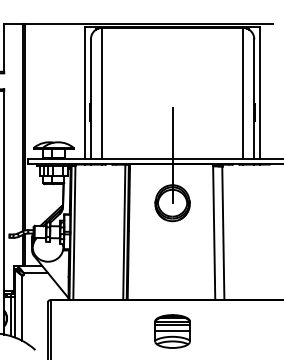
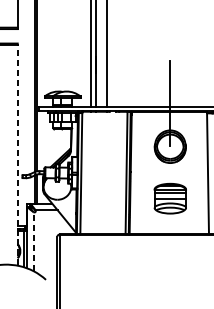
line: (4, 211) -> (17, 154), solid -> dashed
line: (21, 307) -> (33, 241), solid -> dashed
part: (172, 331) -> (170, 198), moved

